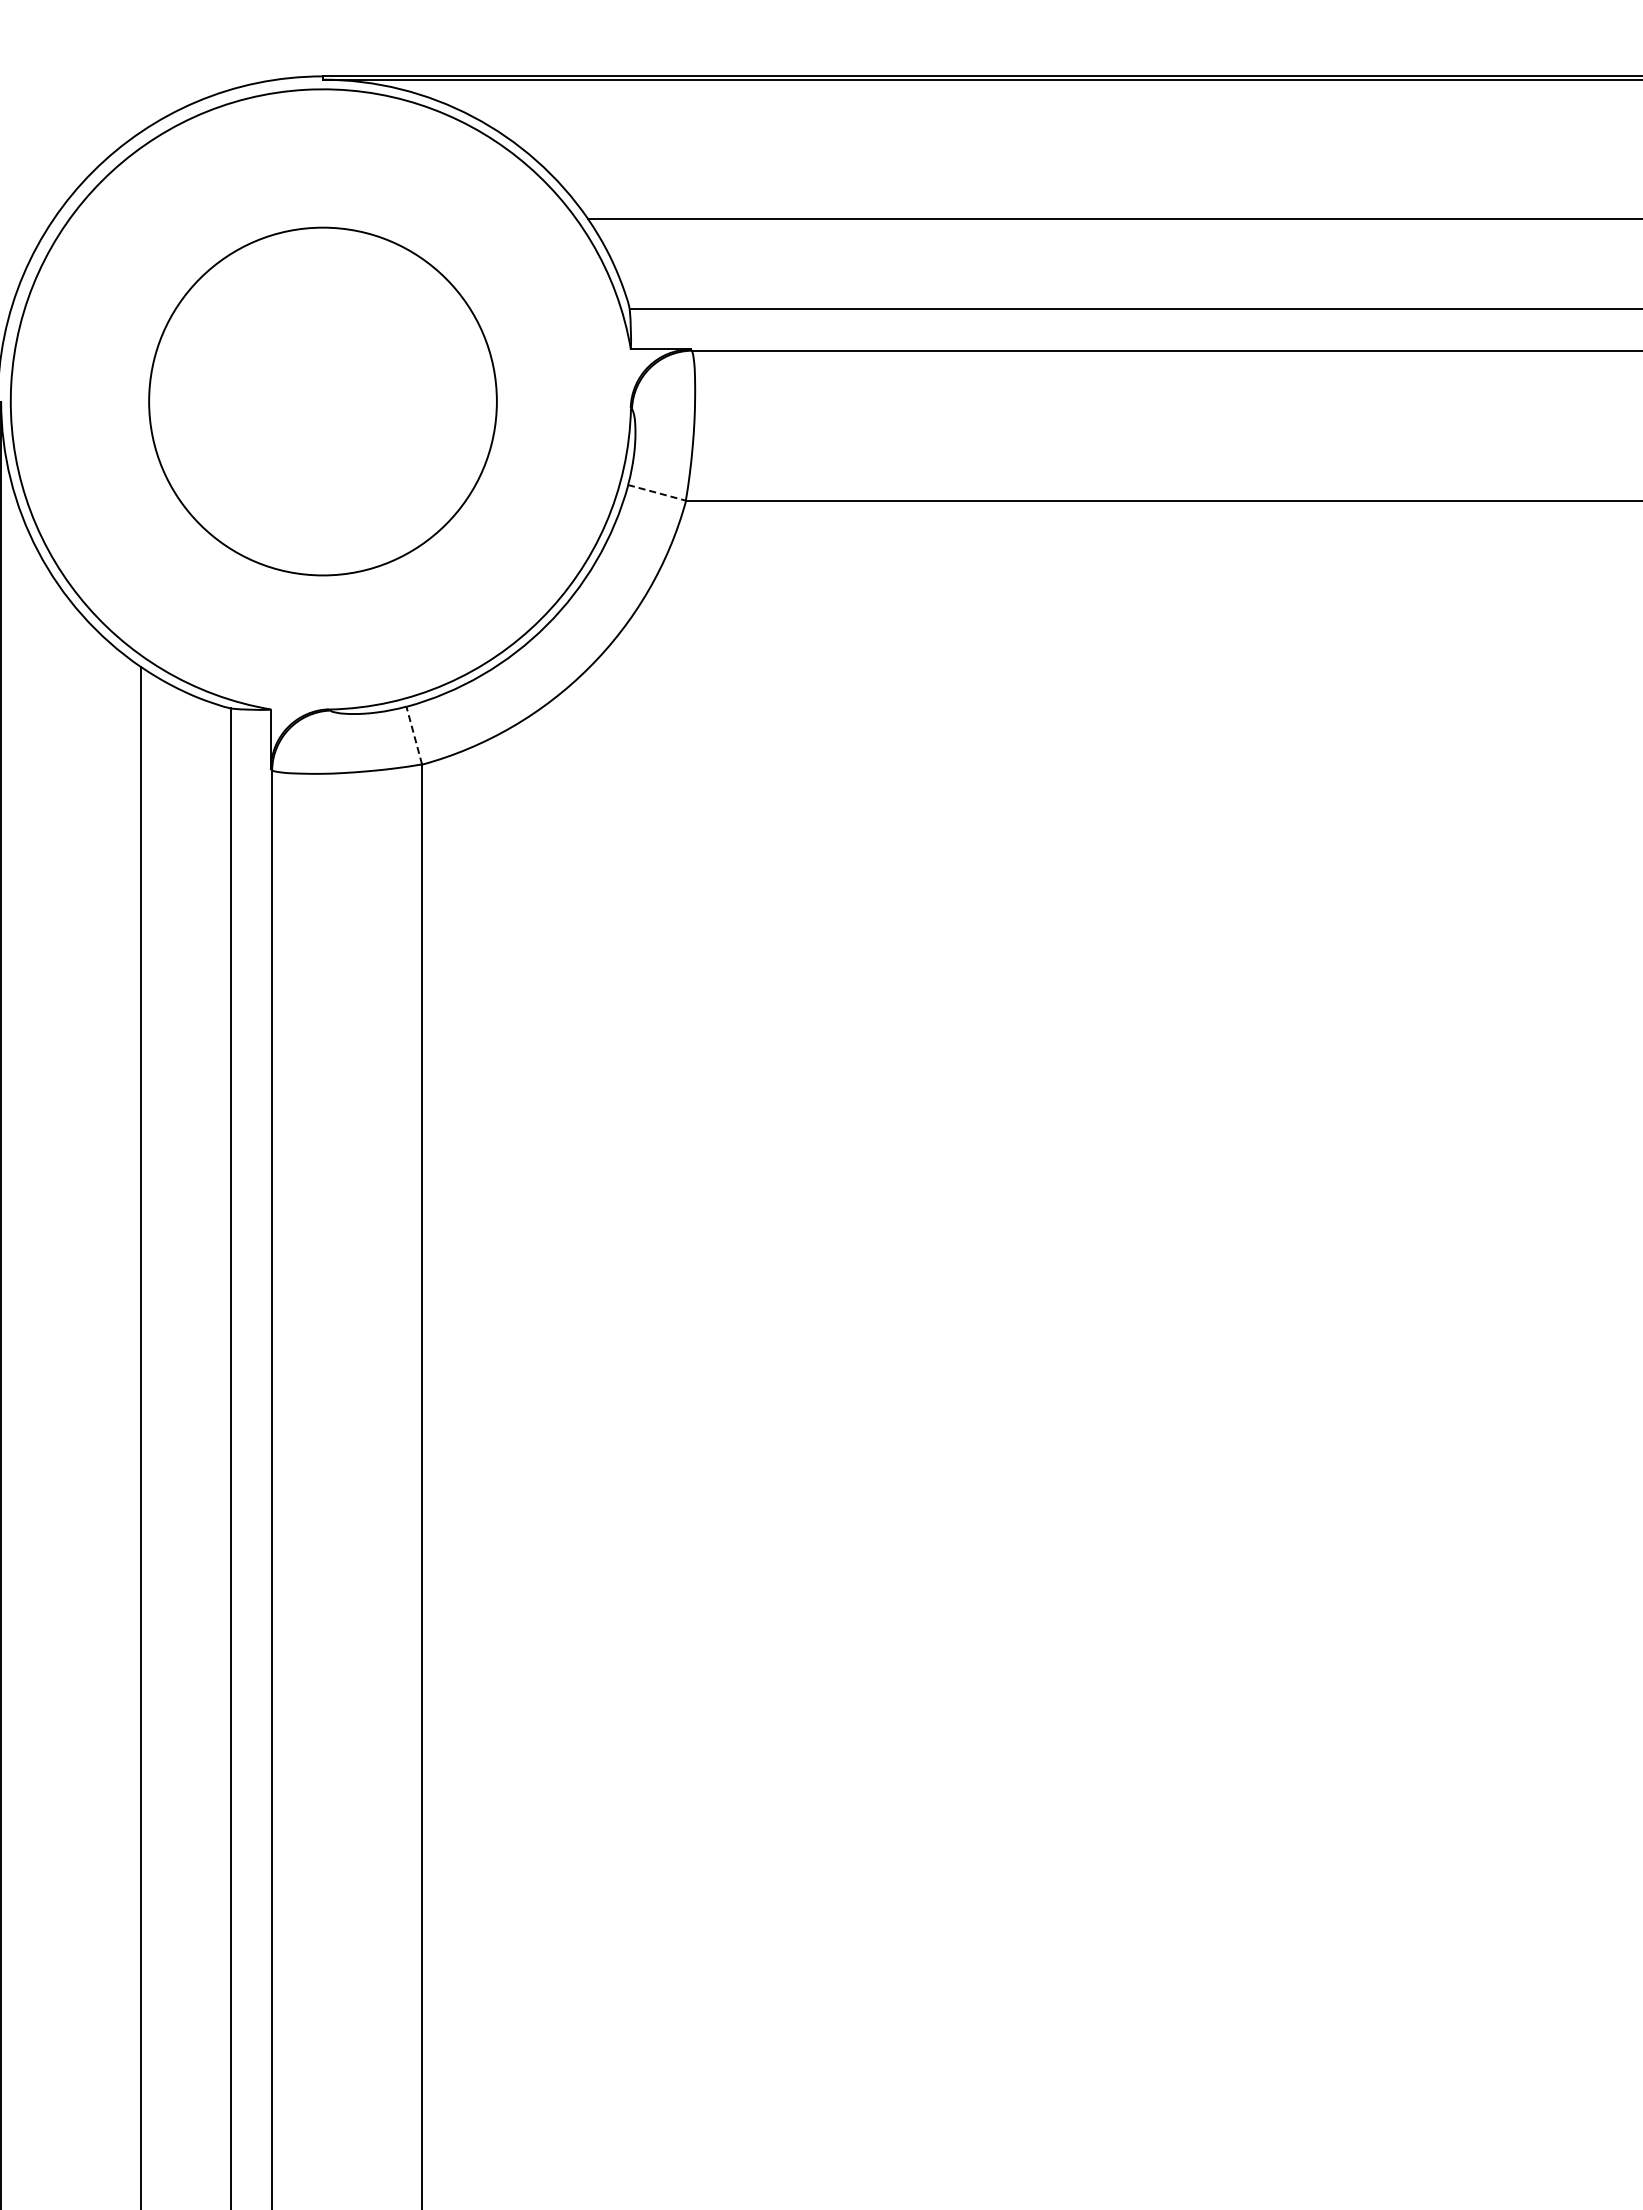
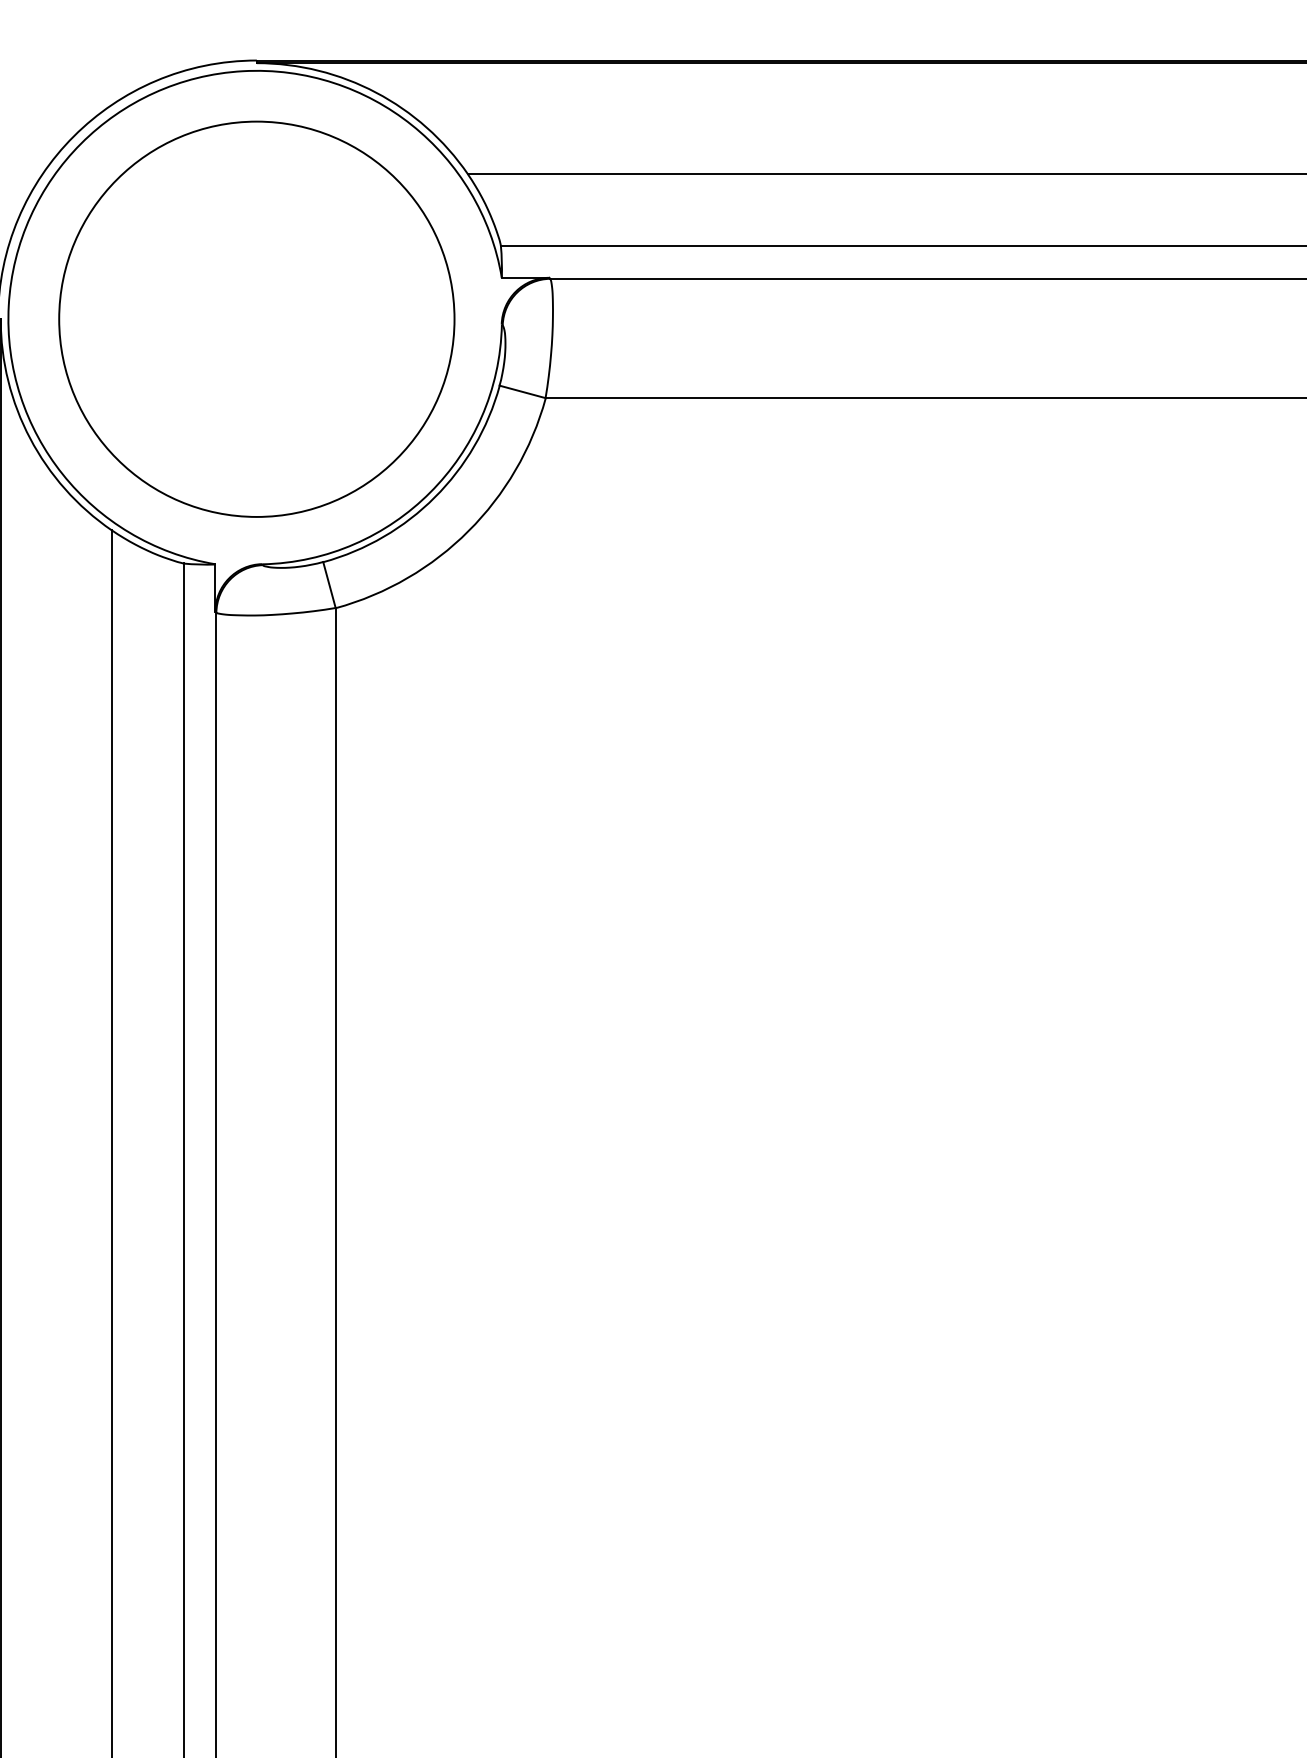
circle: (322, 401) -> (256, 319), size x1.43
line: (656, 492) -> (522, 391), dashed -> solid
line: (414, 735) -> (329, 584), dashed -> solid

